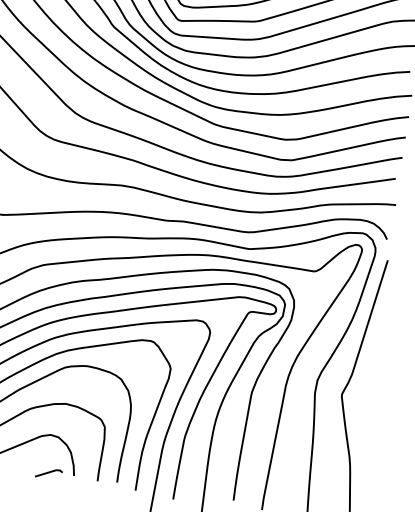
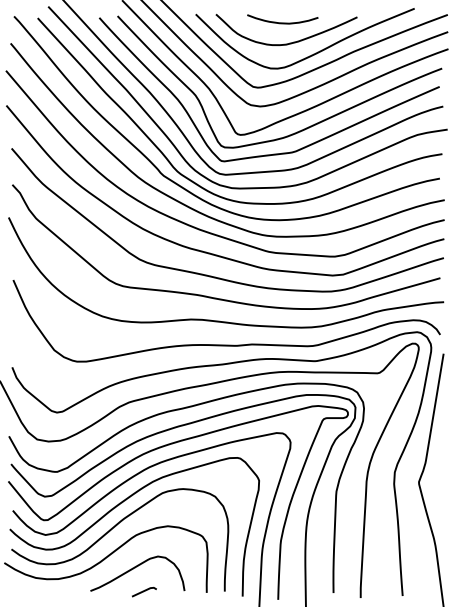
line: (49, 472) -> (144, 591), moved

